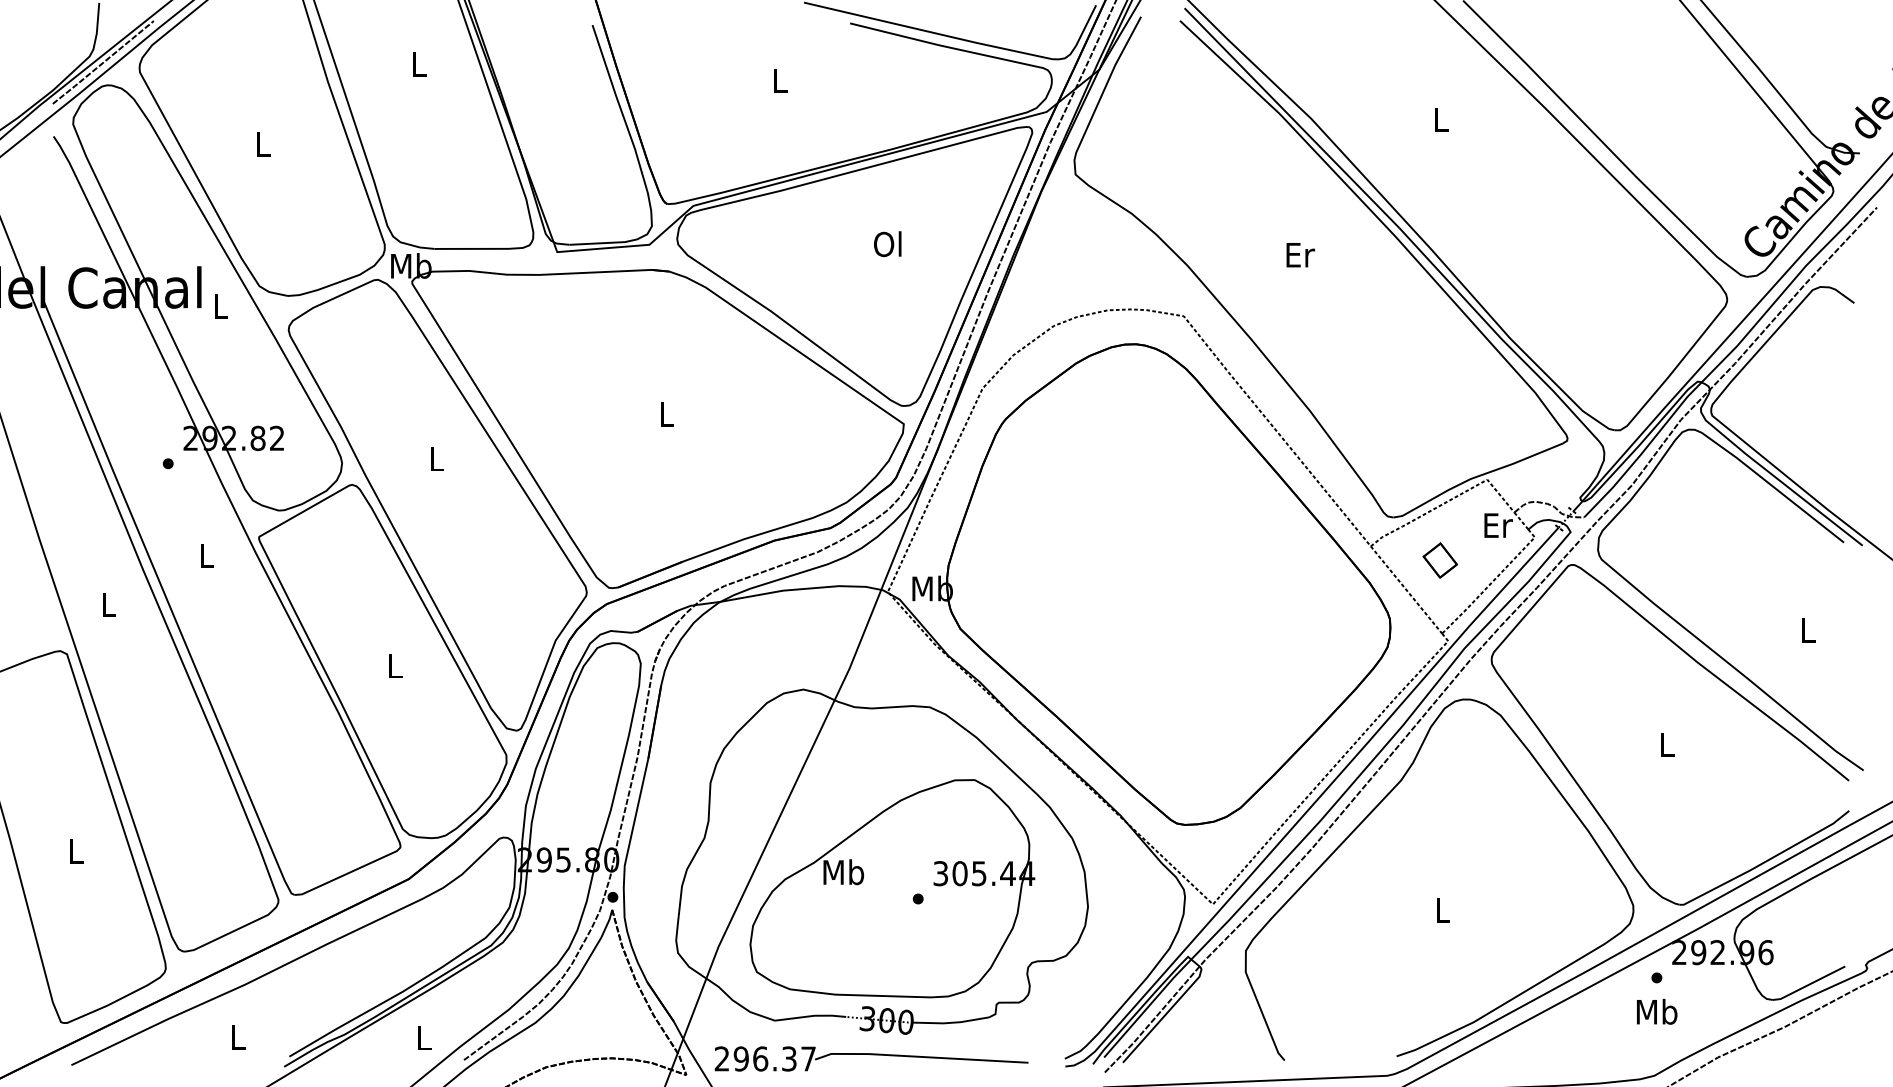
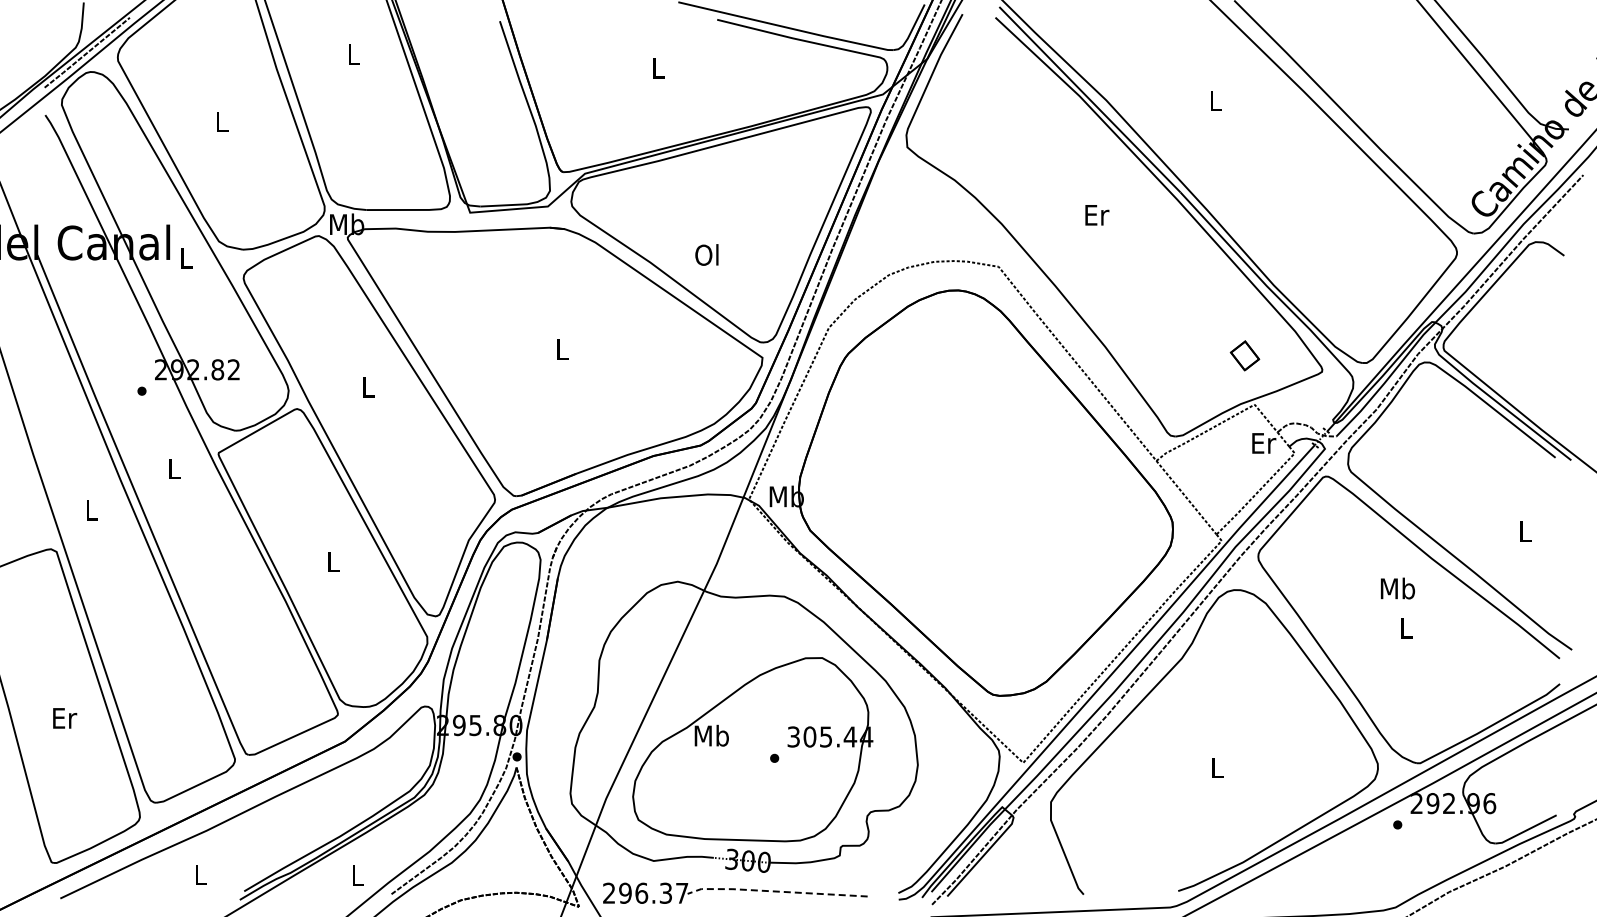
text: (887, 243) -> (706, 254), moved
part: (1439, 560) -> (1244, 355), moved
text: (77, 851) -> (65, 718), L -> Er
text: (1656, 1011) -> (1397, 588), moved
line: (919, 1056) -> (775, 891), solid -> dashed

